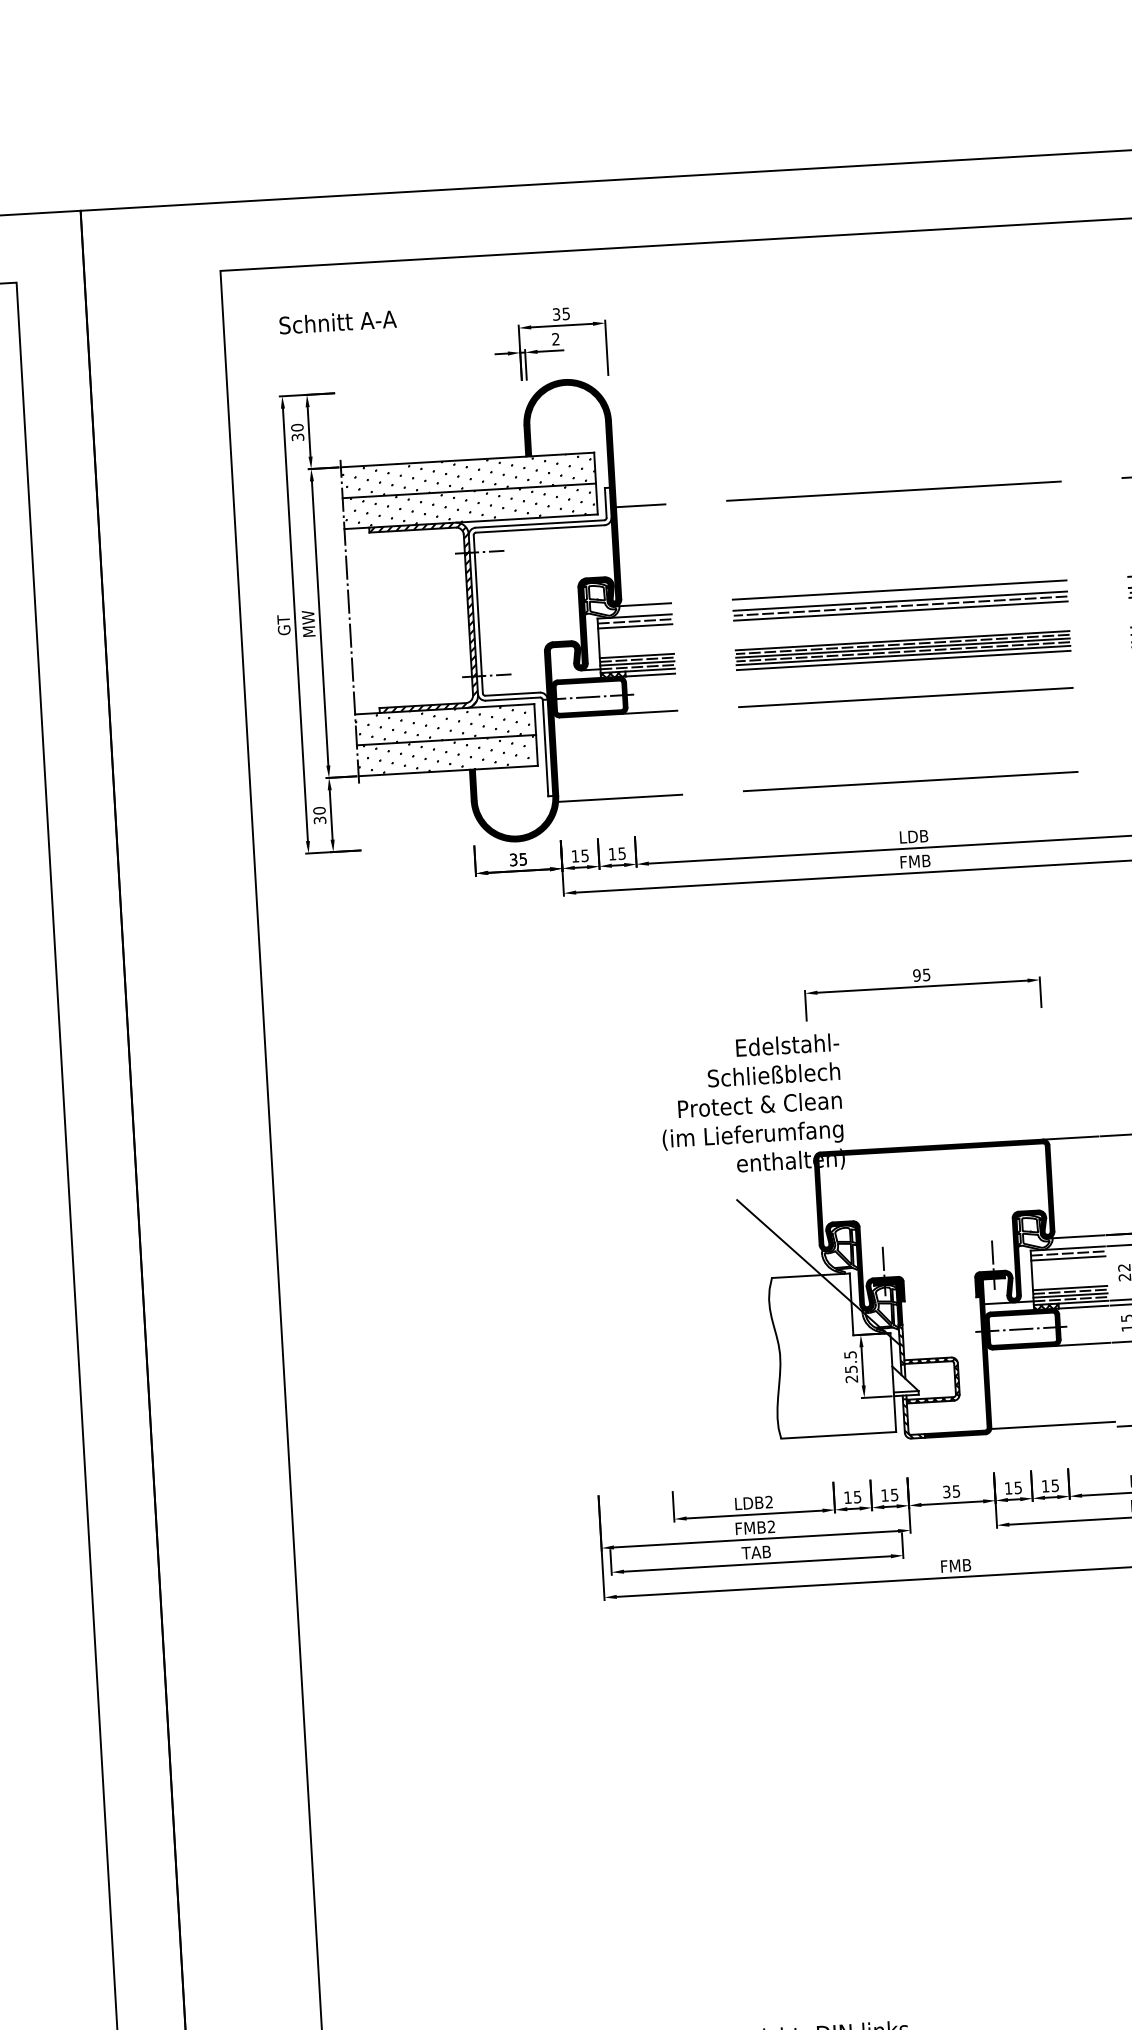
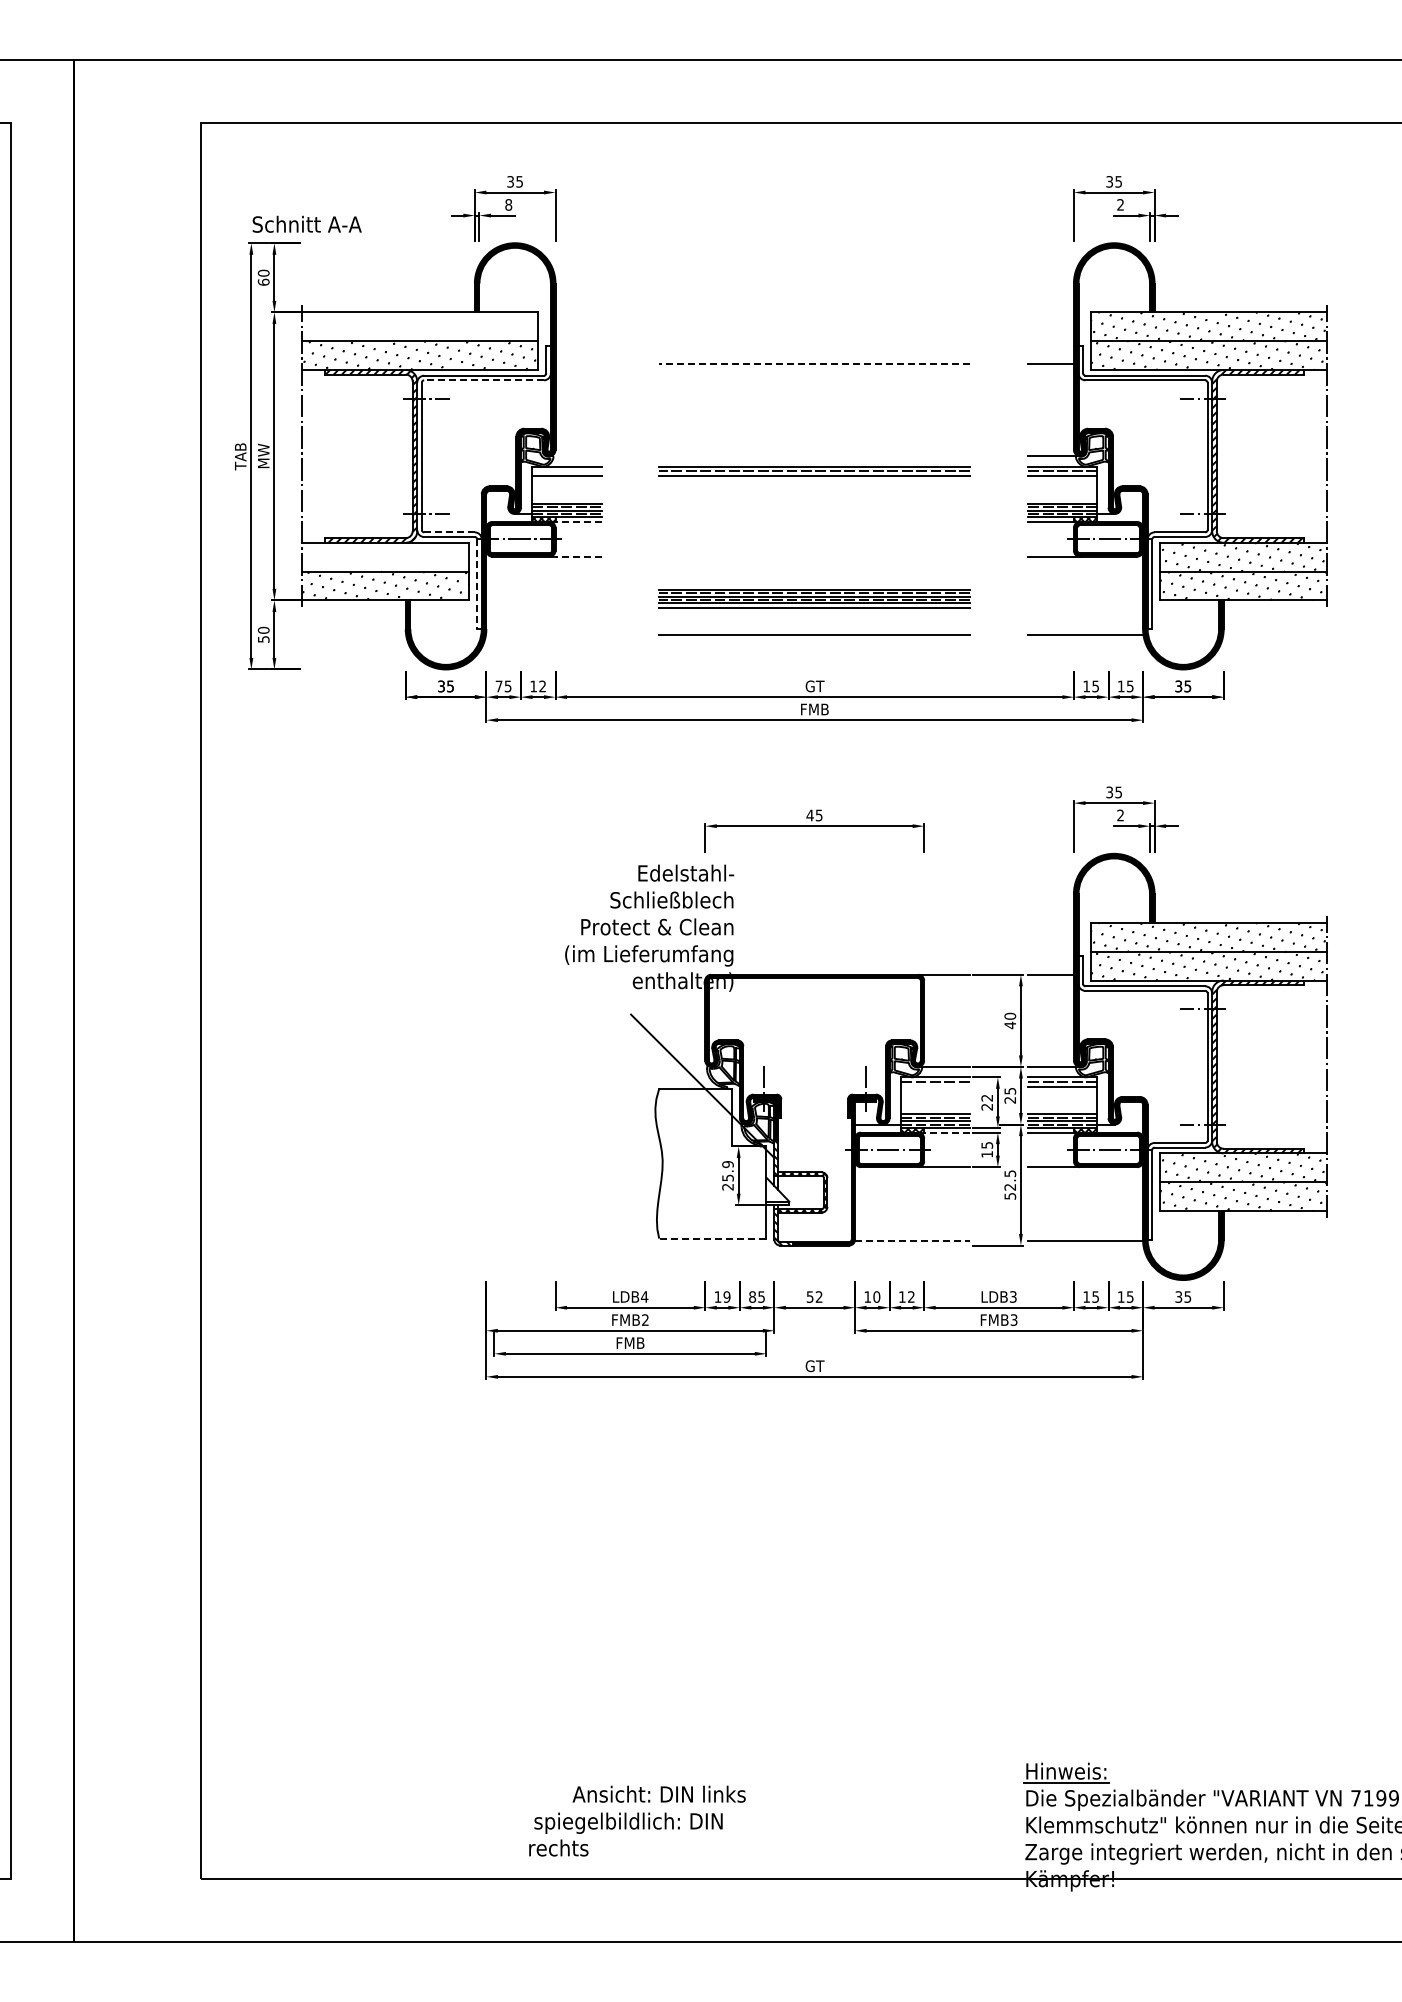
text: (337, 321) -> (306, 223), moved
text: (555, 338) -> (508, 204), 2 -> 8
text: (297, 436) -> (263, 281), 30 -> 60
hatch: (468, 475) -> (420, 326), removed
line: (893, 491) -> (814, 364), solid -> dashed
line: (640, 506) -> (578, 364), removed
line: (540, 529) -> (484, 380), solid -> dashed
line: (899, 590) -> (814, 456), removed
line: (643, 604) -> (575, 456), removed
line: (634, 621) -> (566, 471), removed
text: (283, 625) -> (240, 456), GT -> TAB
part: (902, 650) -> (814, 598), moved
line: (650, 675) -> (578, 522), solid -> dashed
line: (512, 694) -> (449, 532), solid -> dashed
line: (905, 697) -> (814, 556), removed
line: (649, 712) -> (575, 556), solid -> dashed
hatch: (442, 724) -> (382, 556), removed
line: (545, 748) -> (477, 584), solid -> dashed
line: (619, 797) -> (543, 634), removed
text: (318, 820) -> (262, 639), 30 -> 50
text: (913, 836) -> (814, 686), LDB -> GT
text: (621, 853) -> (542, 686), 15 -> 12
text: (574, 856) -> (498, 686), 15 -> 75
text: (916, 975) -> (809, 815), 95 -> 45
line: (1068, 1258) -> (935, 1086), removed
line: (1082, 1307) -> (946, 1132), solid -> dashed
text: (849, 1354) -> (727, 1164), 25.5 -> 25.9
line: (1053, 1425) -> (912, 1240), solid -> dashed
line: (838, 1435) -> (712, 1238), solid -> dashed
text: (1055, 1485) -> (911, 1296), 15 -> 12
text: (1017, 1487) -> (876, 1296), 15 -> 10
text: (951, 1491) -> (814, 1296), 35 -> 52
text: (884, 1494) -> (752, 1296), 15 -> 85
text: (856, 1496) -> (726, 1296), 15 -> 19
text: (769, 1501) -> (644, 1296), LDB2 -> LDB4
text: (756, 1551) -> (630, 1342), TAB -> FMB
text: (955, 1566) -> (814, 1366), FMB -> GT

